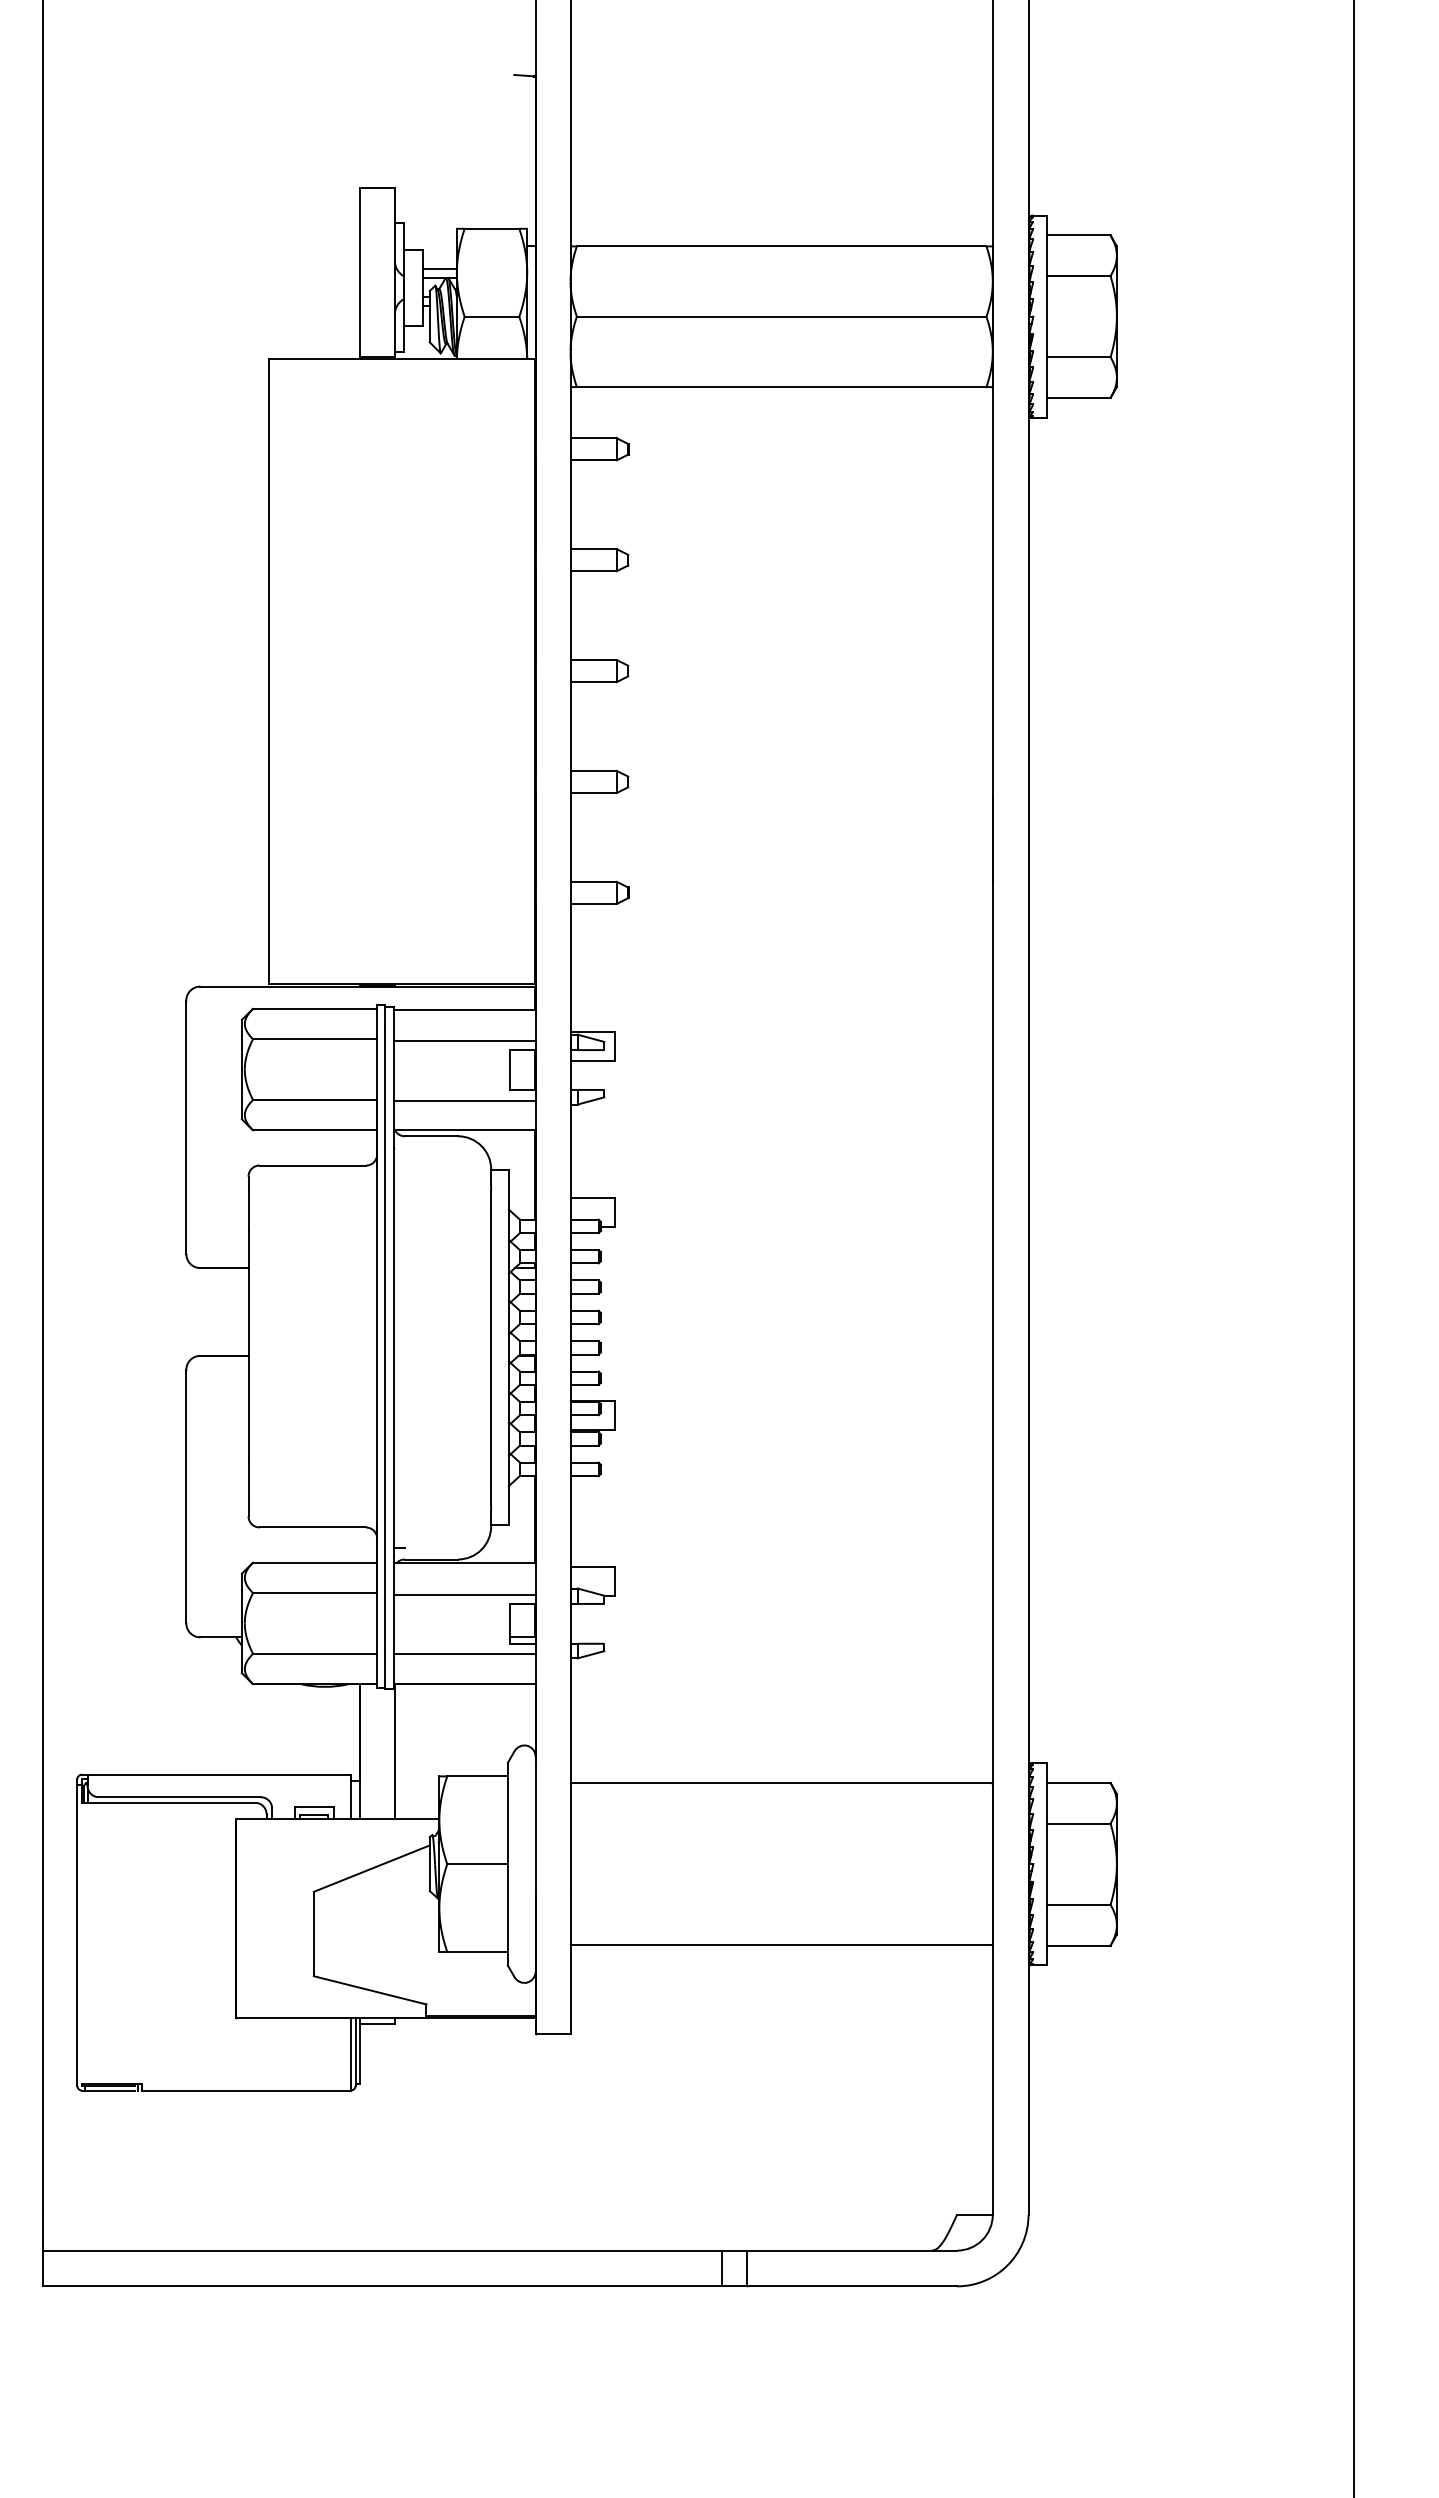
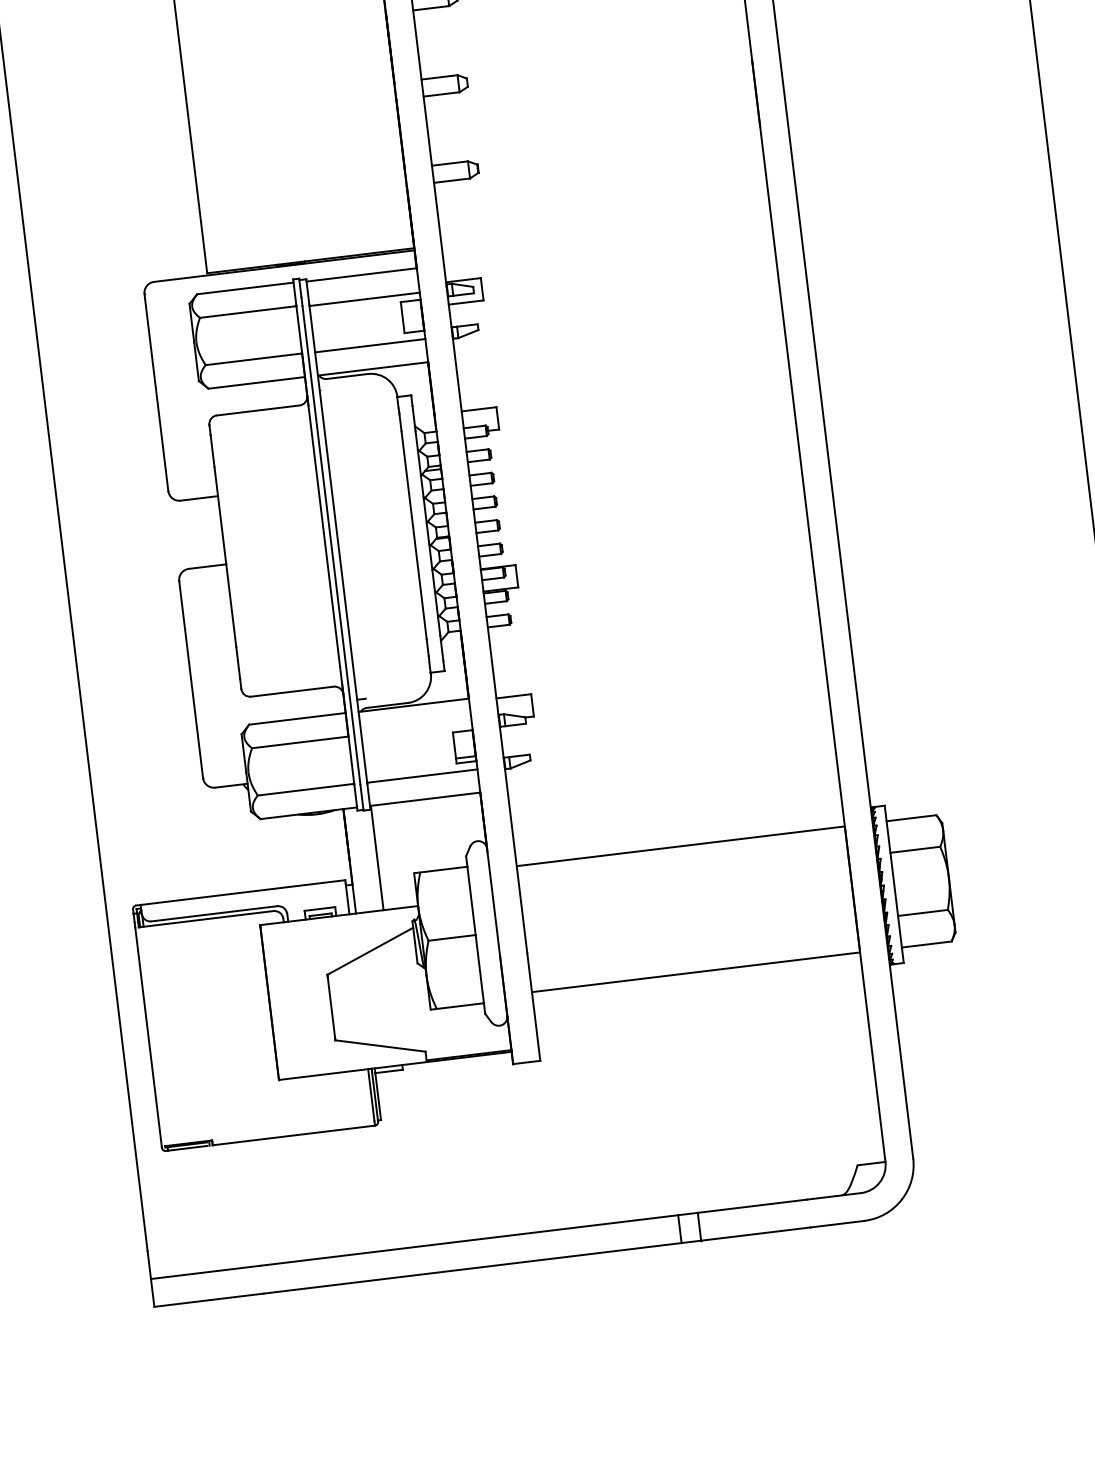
line: (464, 1594) -> (416, 729), removed

